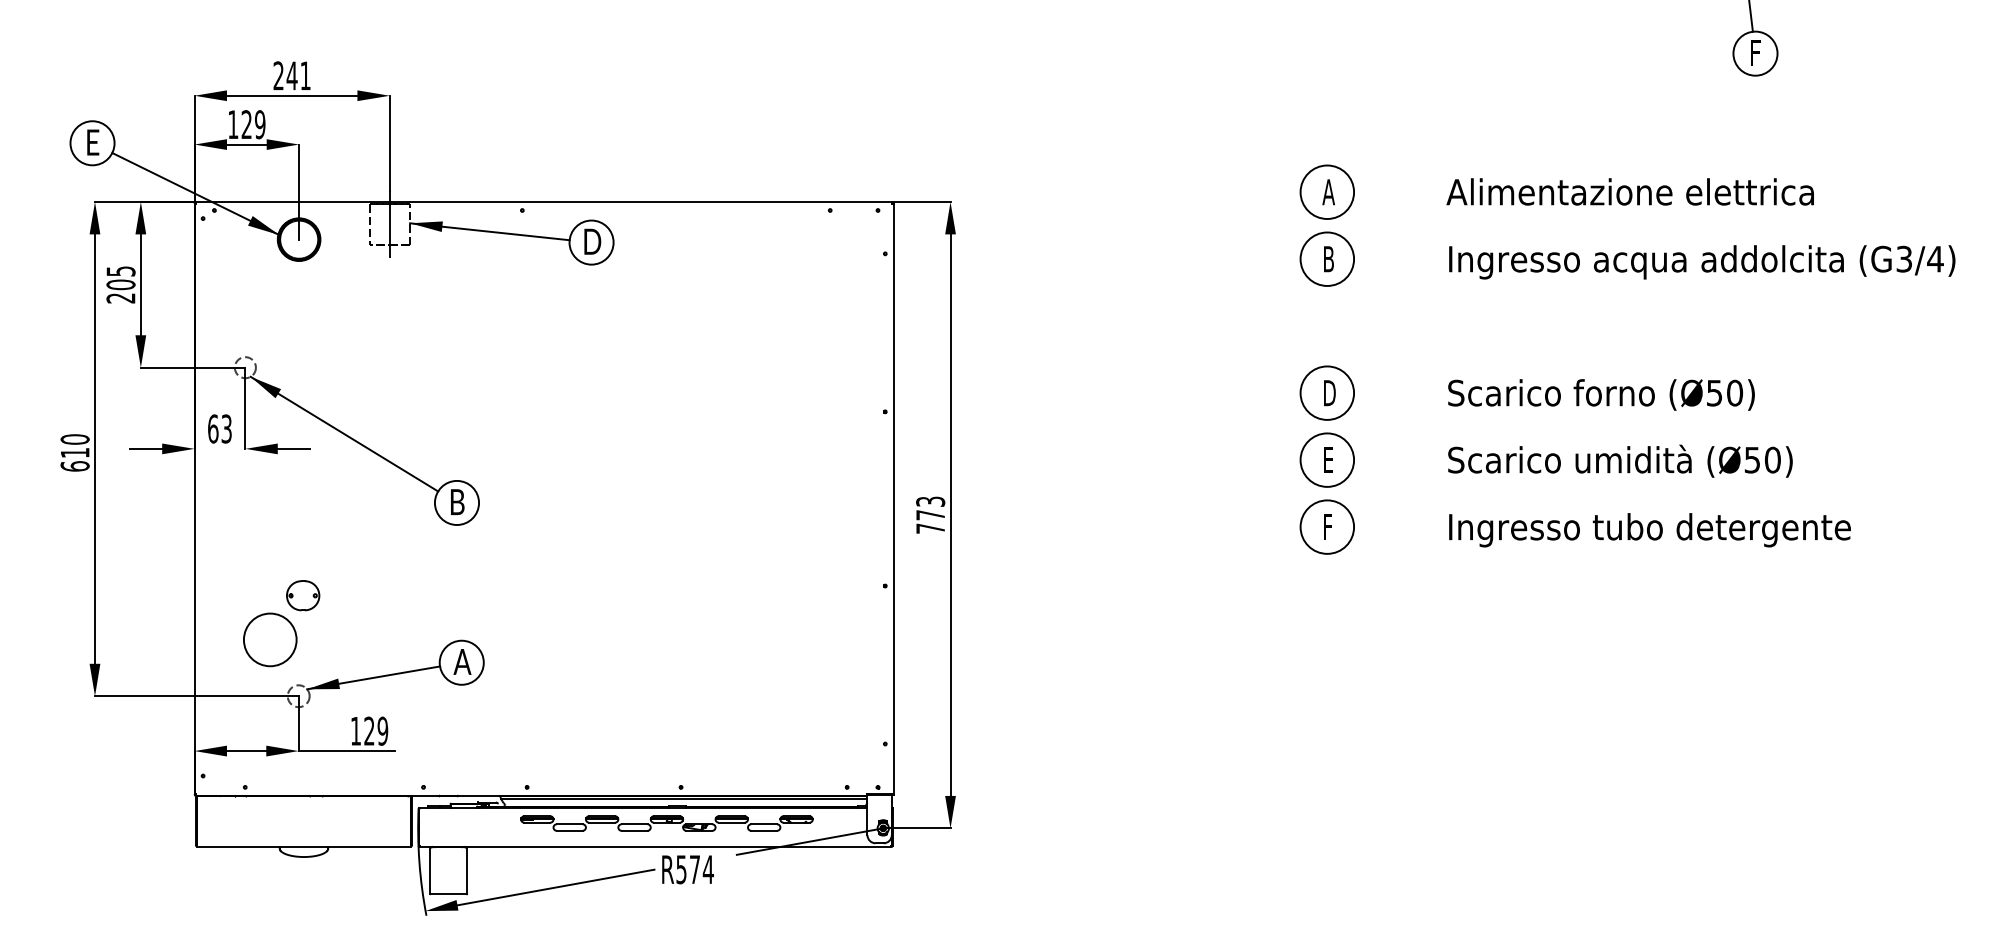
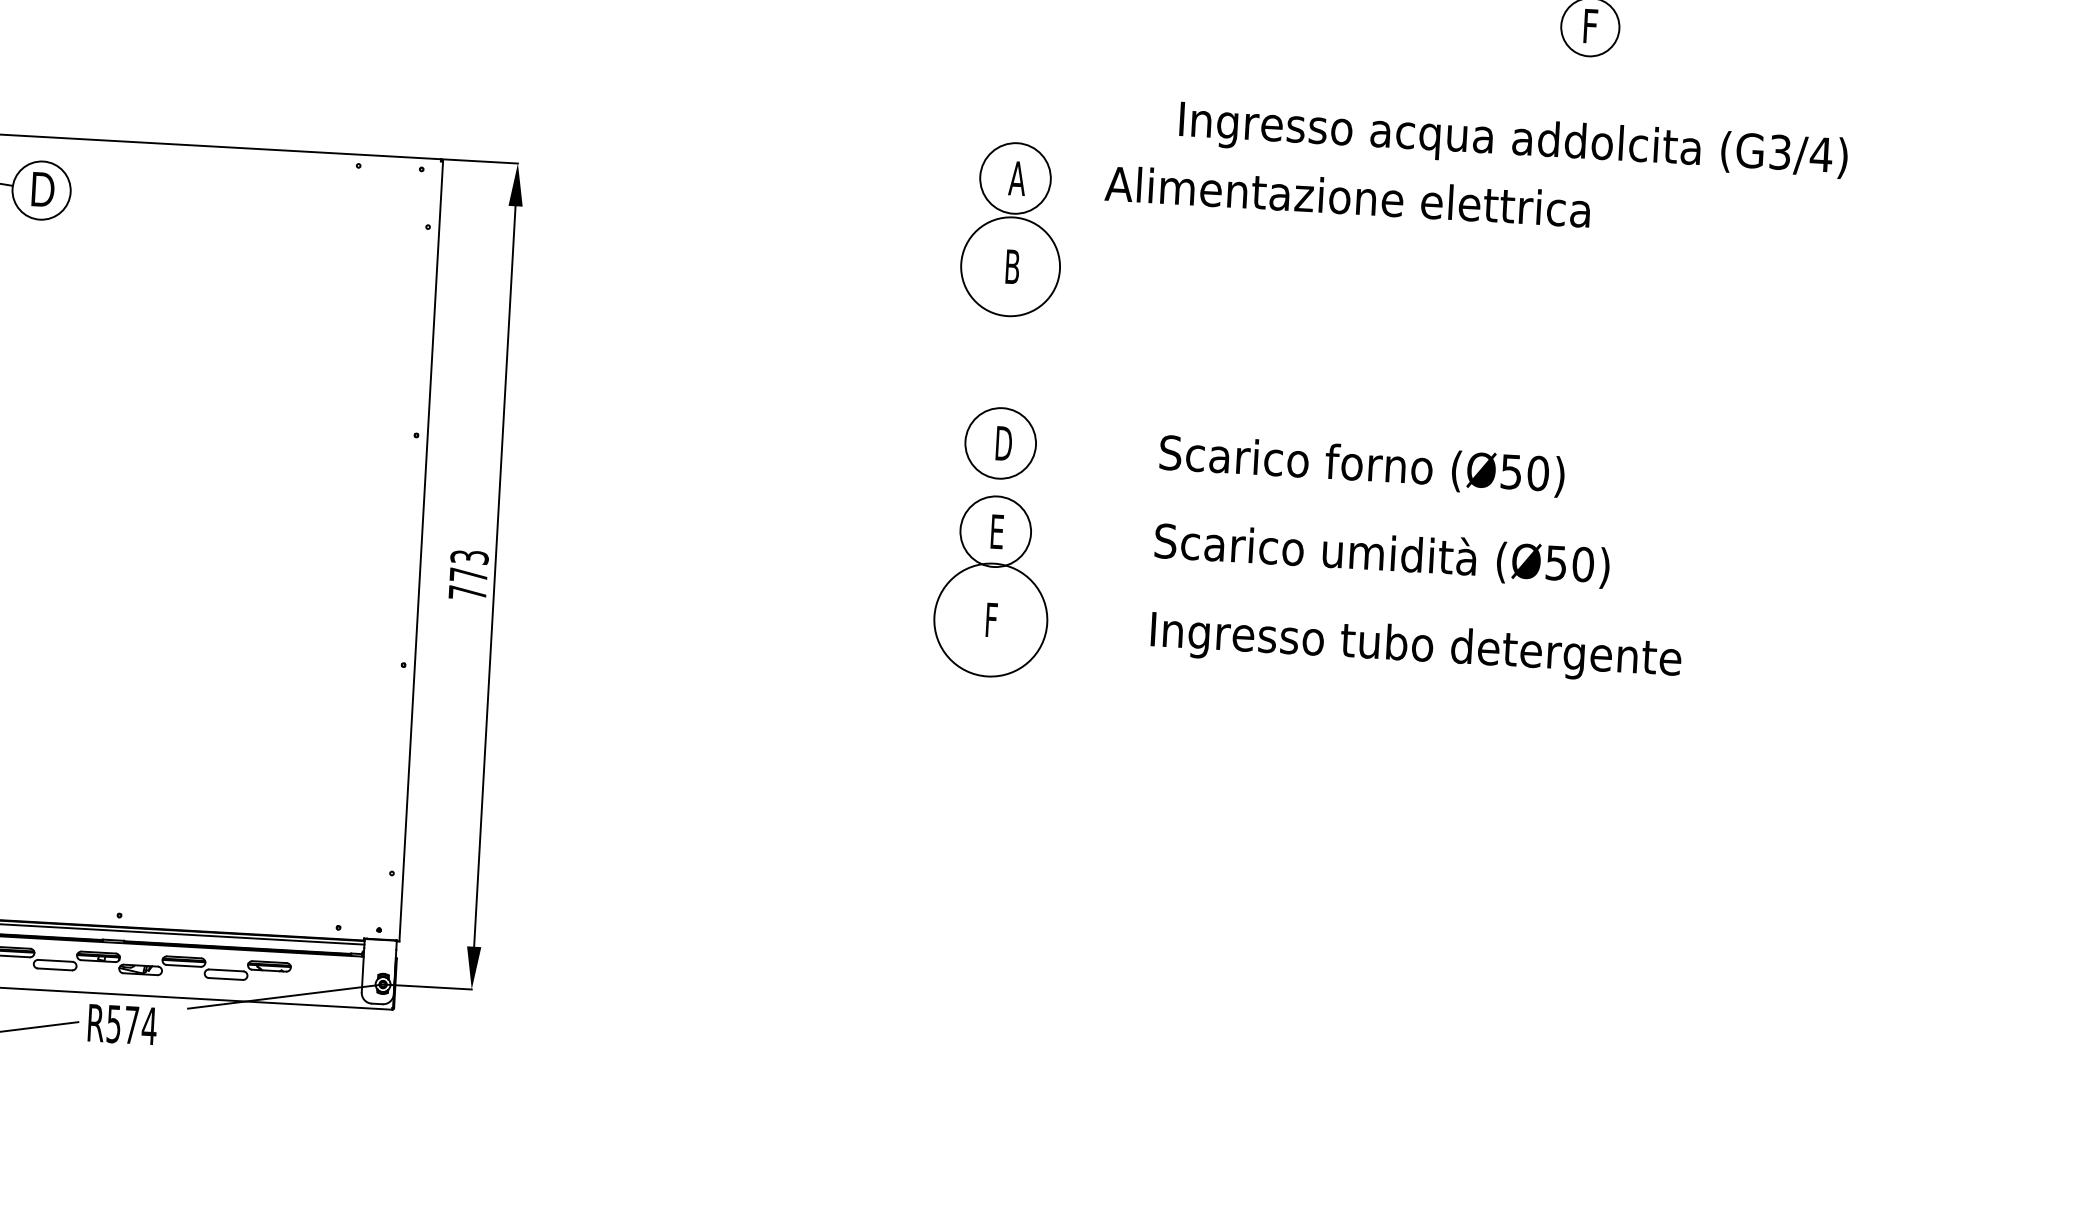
text: (1629, 191) -> (1346, 195), moved
circle: (1327, 258) -> (1010, 265), size x1.4
text: (1702, 262) -> (1513, 141), moved
circle: (1327, 526) -> (991, 619), size x1.6

